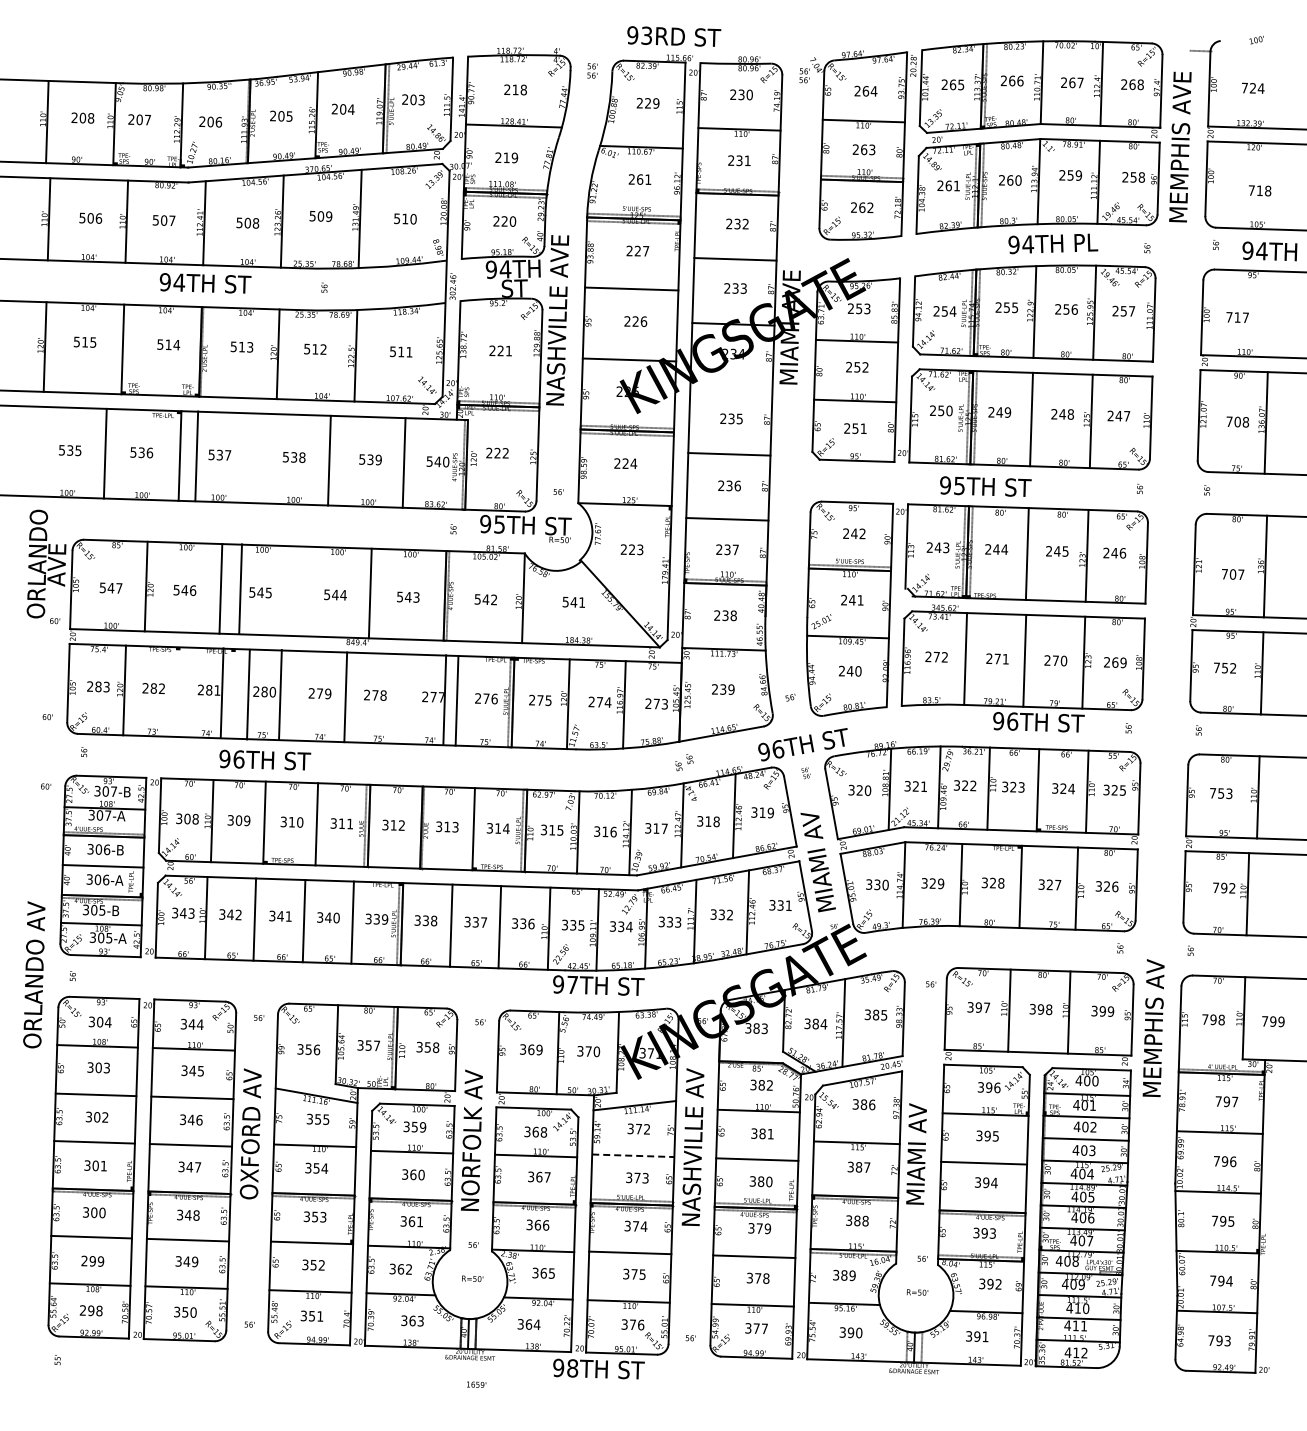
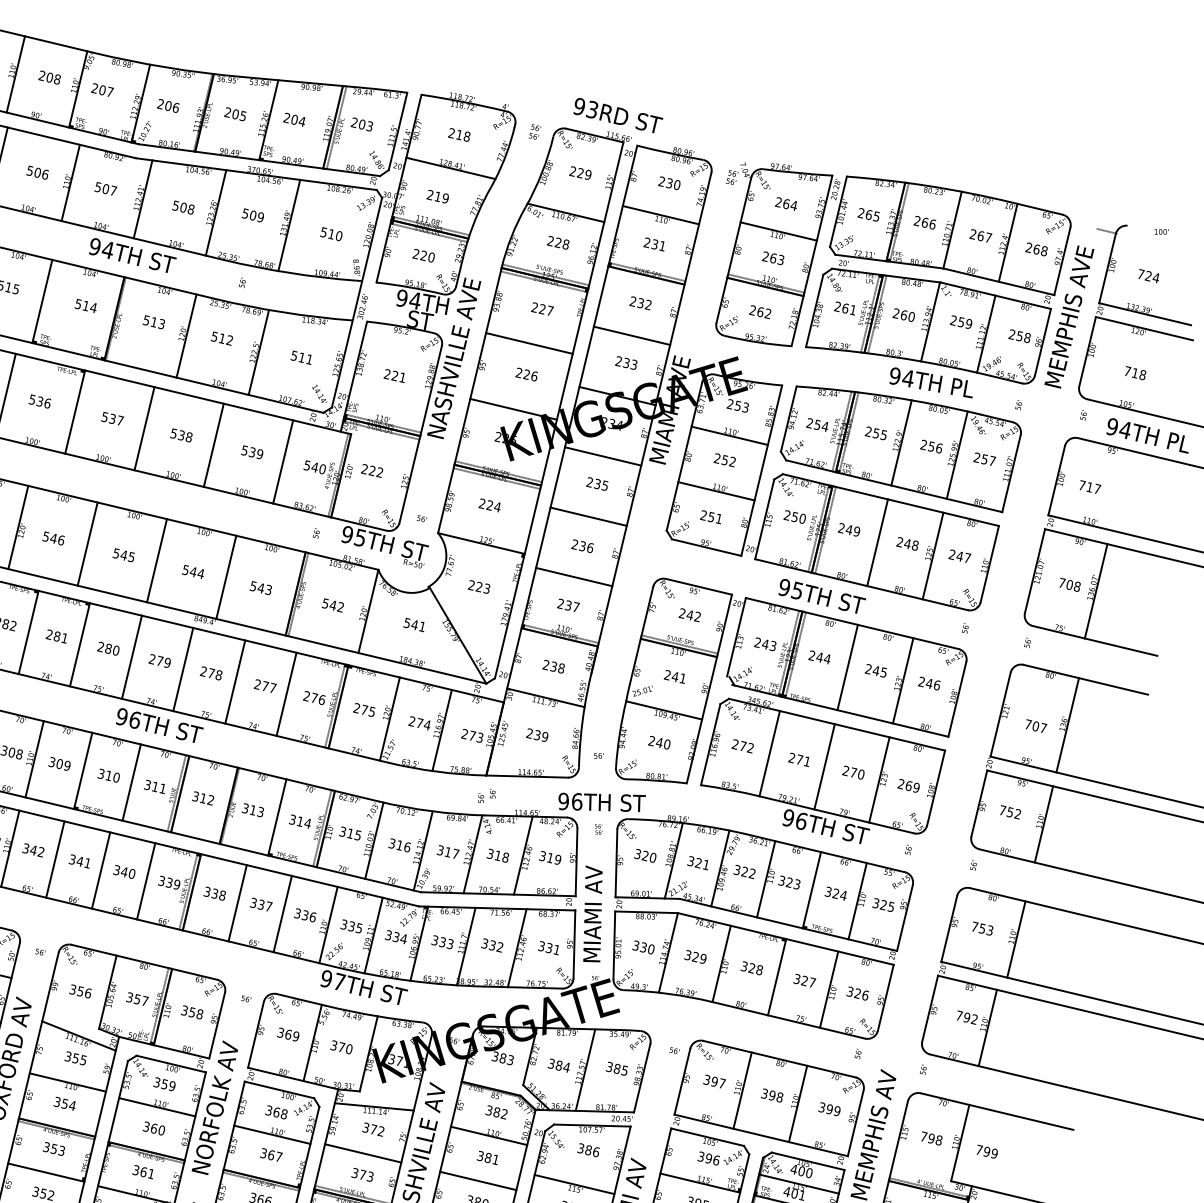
text: (644, 179) -> (562, 243), 261 -> 228
line: (731, 389) -> (603, 456), added
line: (196, 456) -> (144, 428), moved
line: (240, 589) -> (156, 560), moved
line: (221, 693) -> (28, 632), moved
line: (248, 694) -> (132, 657), moved
line: (280, 694) -> (80, 644), moved
line: (444, 699) -> (235, 681), moved
text: (265, 759) -> (159, 725), moved
line: (633, 1155) -> (363, 1153), dashed -> solid

